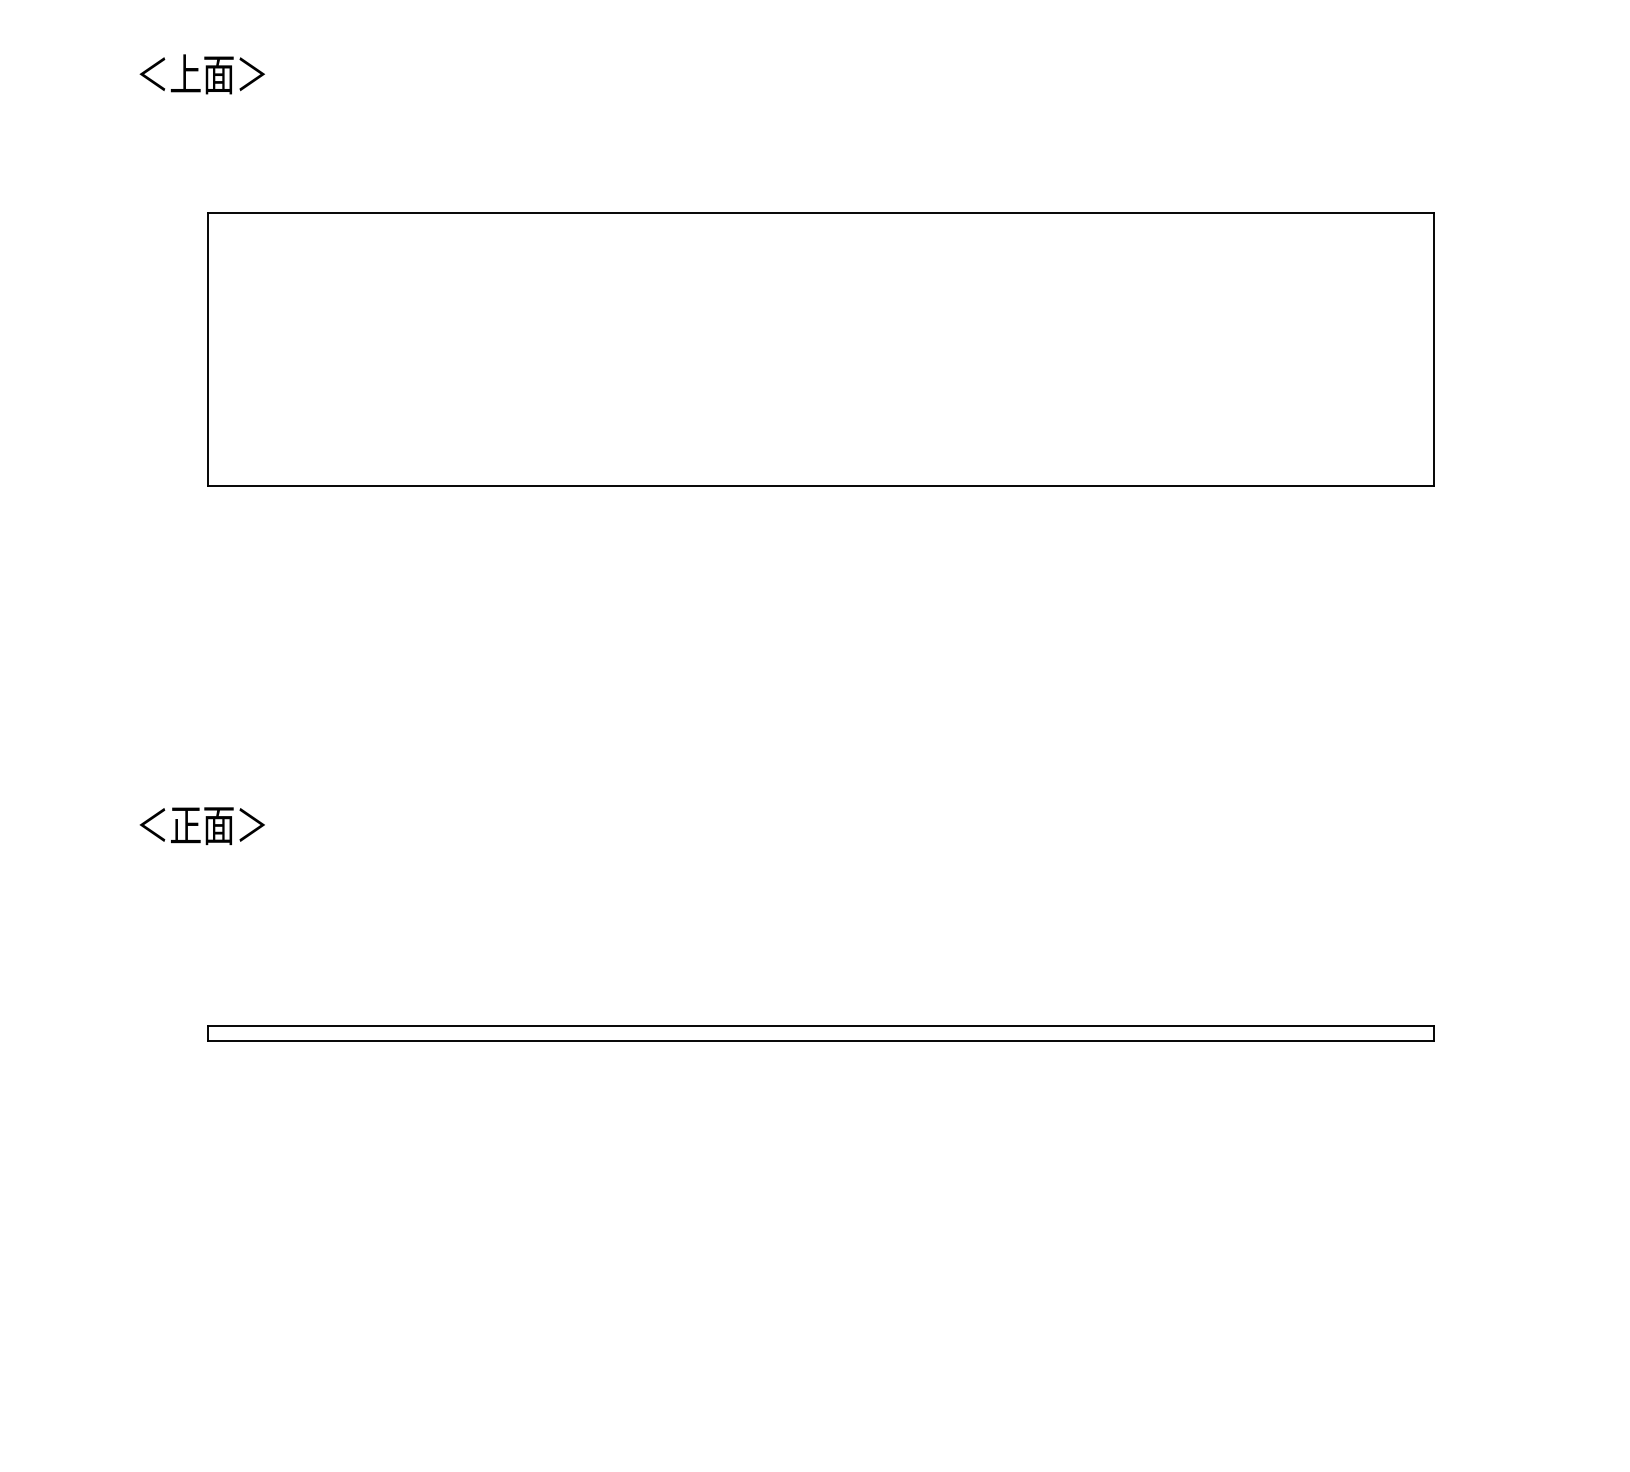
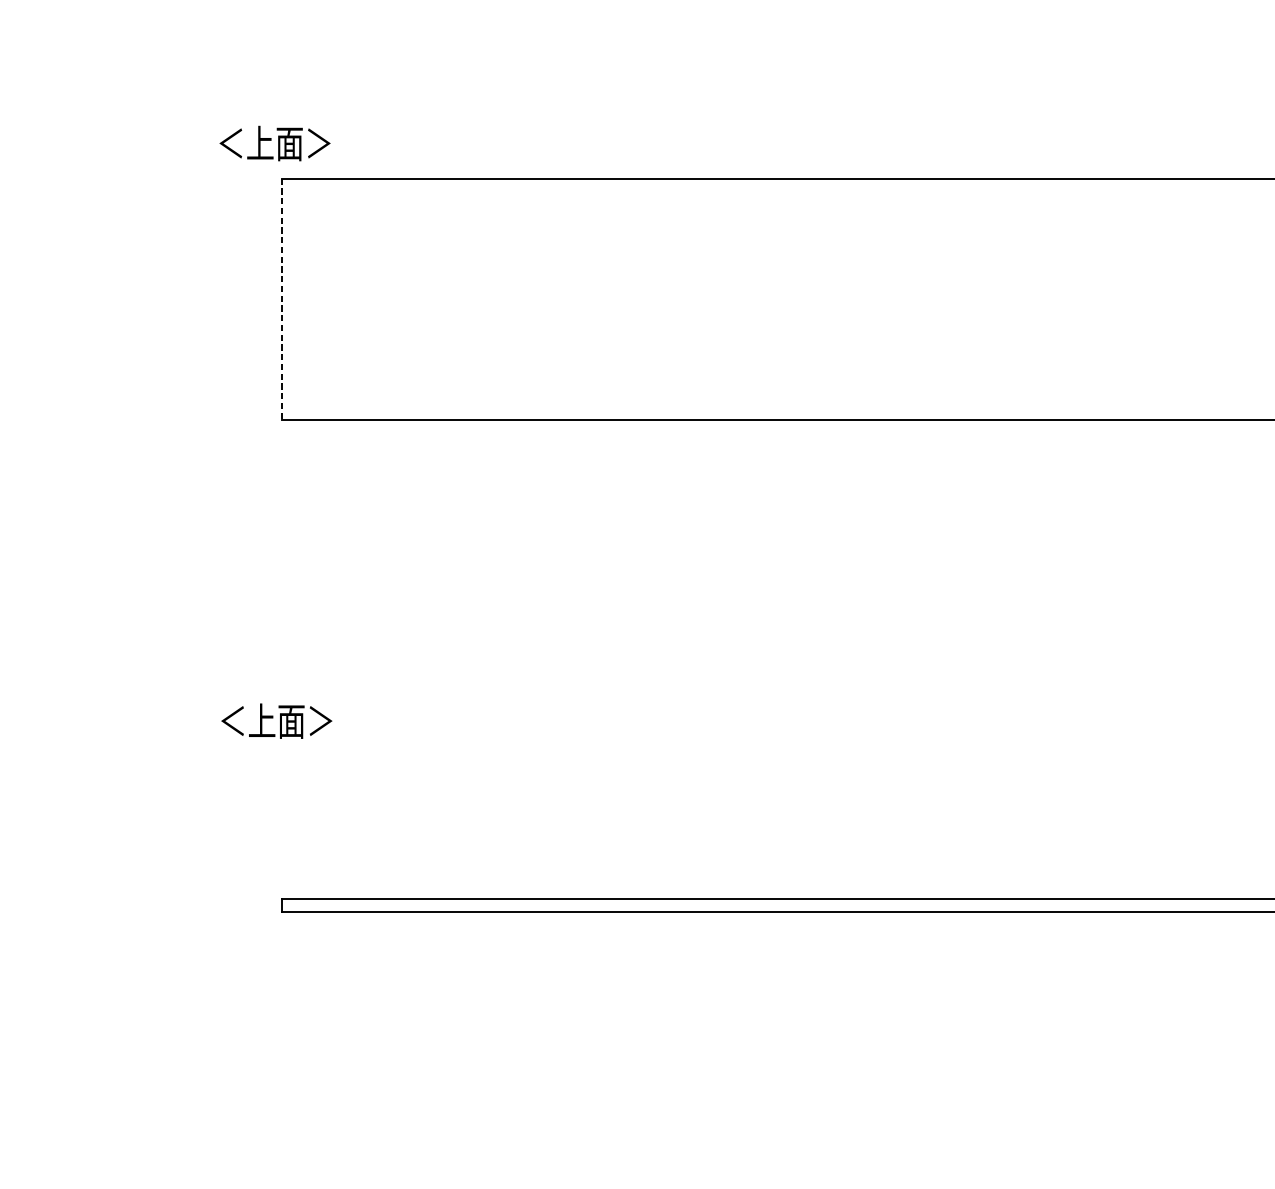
text: (201, 74) -> (274, 143), moved
line: (208, 349) -> (282, 299), solid -> dashed
text: (185, 824) -> (261, 720), ＜正面＞ -> ＜上面＞

